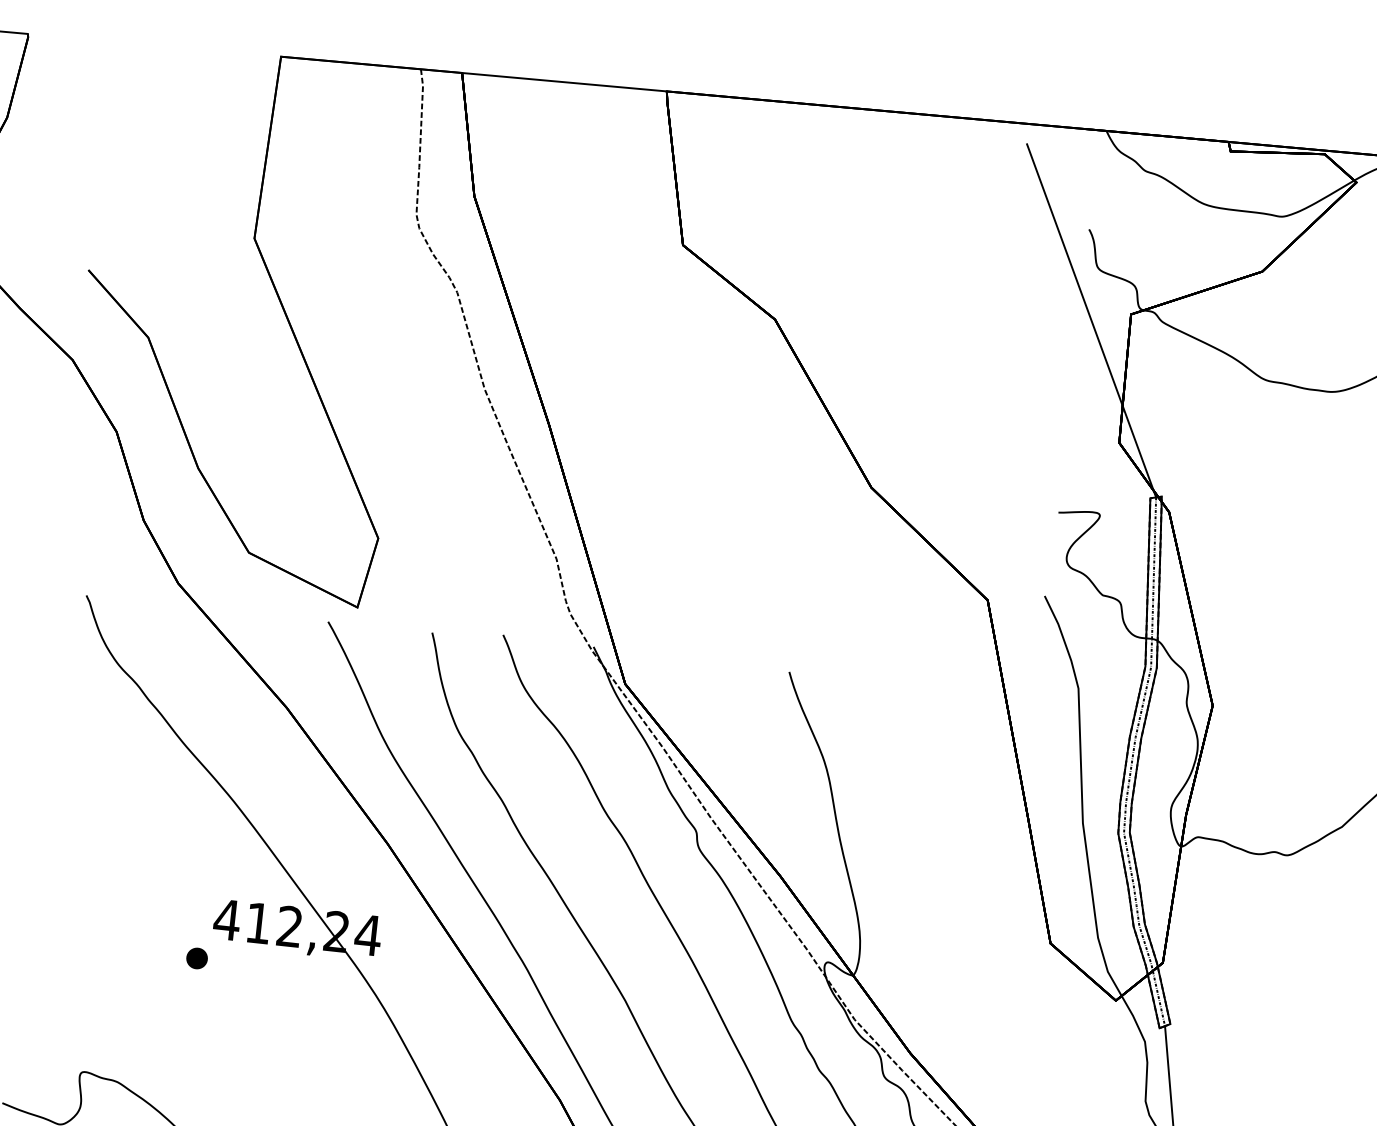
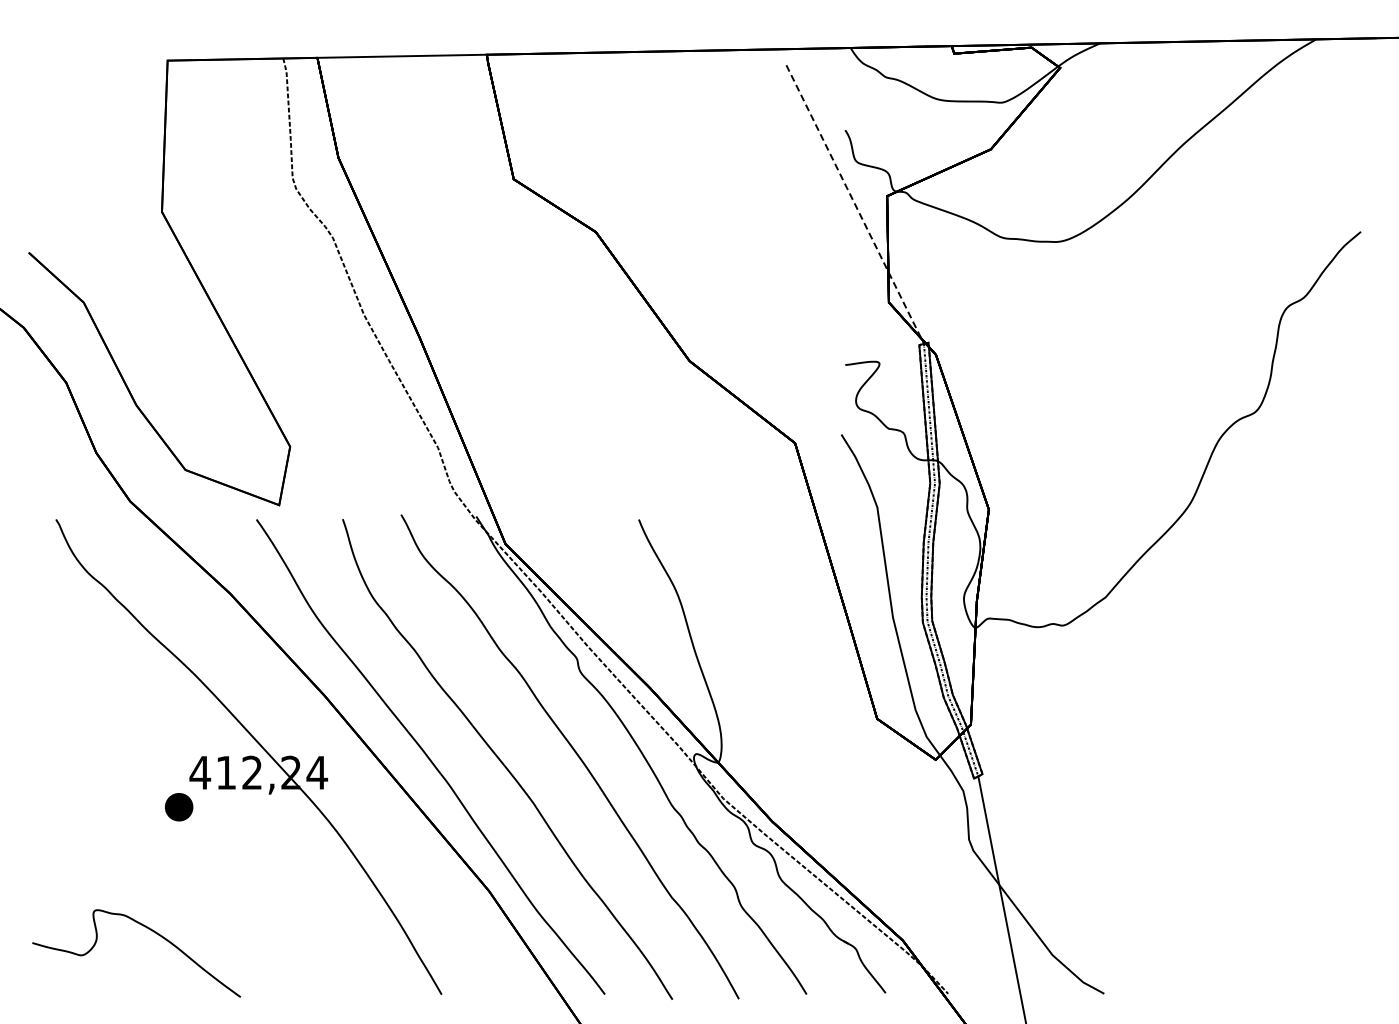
line: (1091, 321) -> (855, 205), solid -> dashed
part: (196, 957) -> (178, 806), size x1.6

